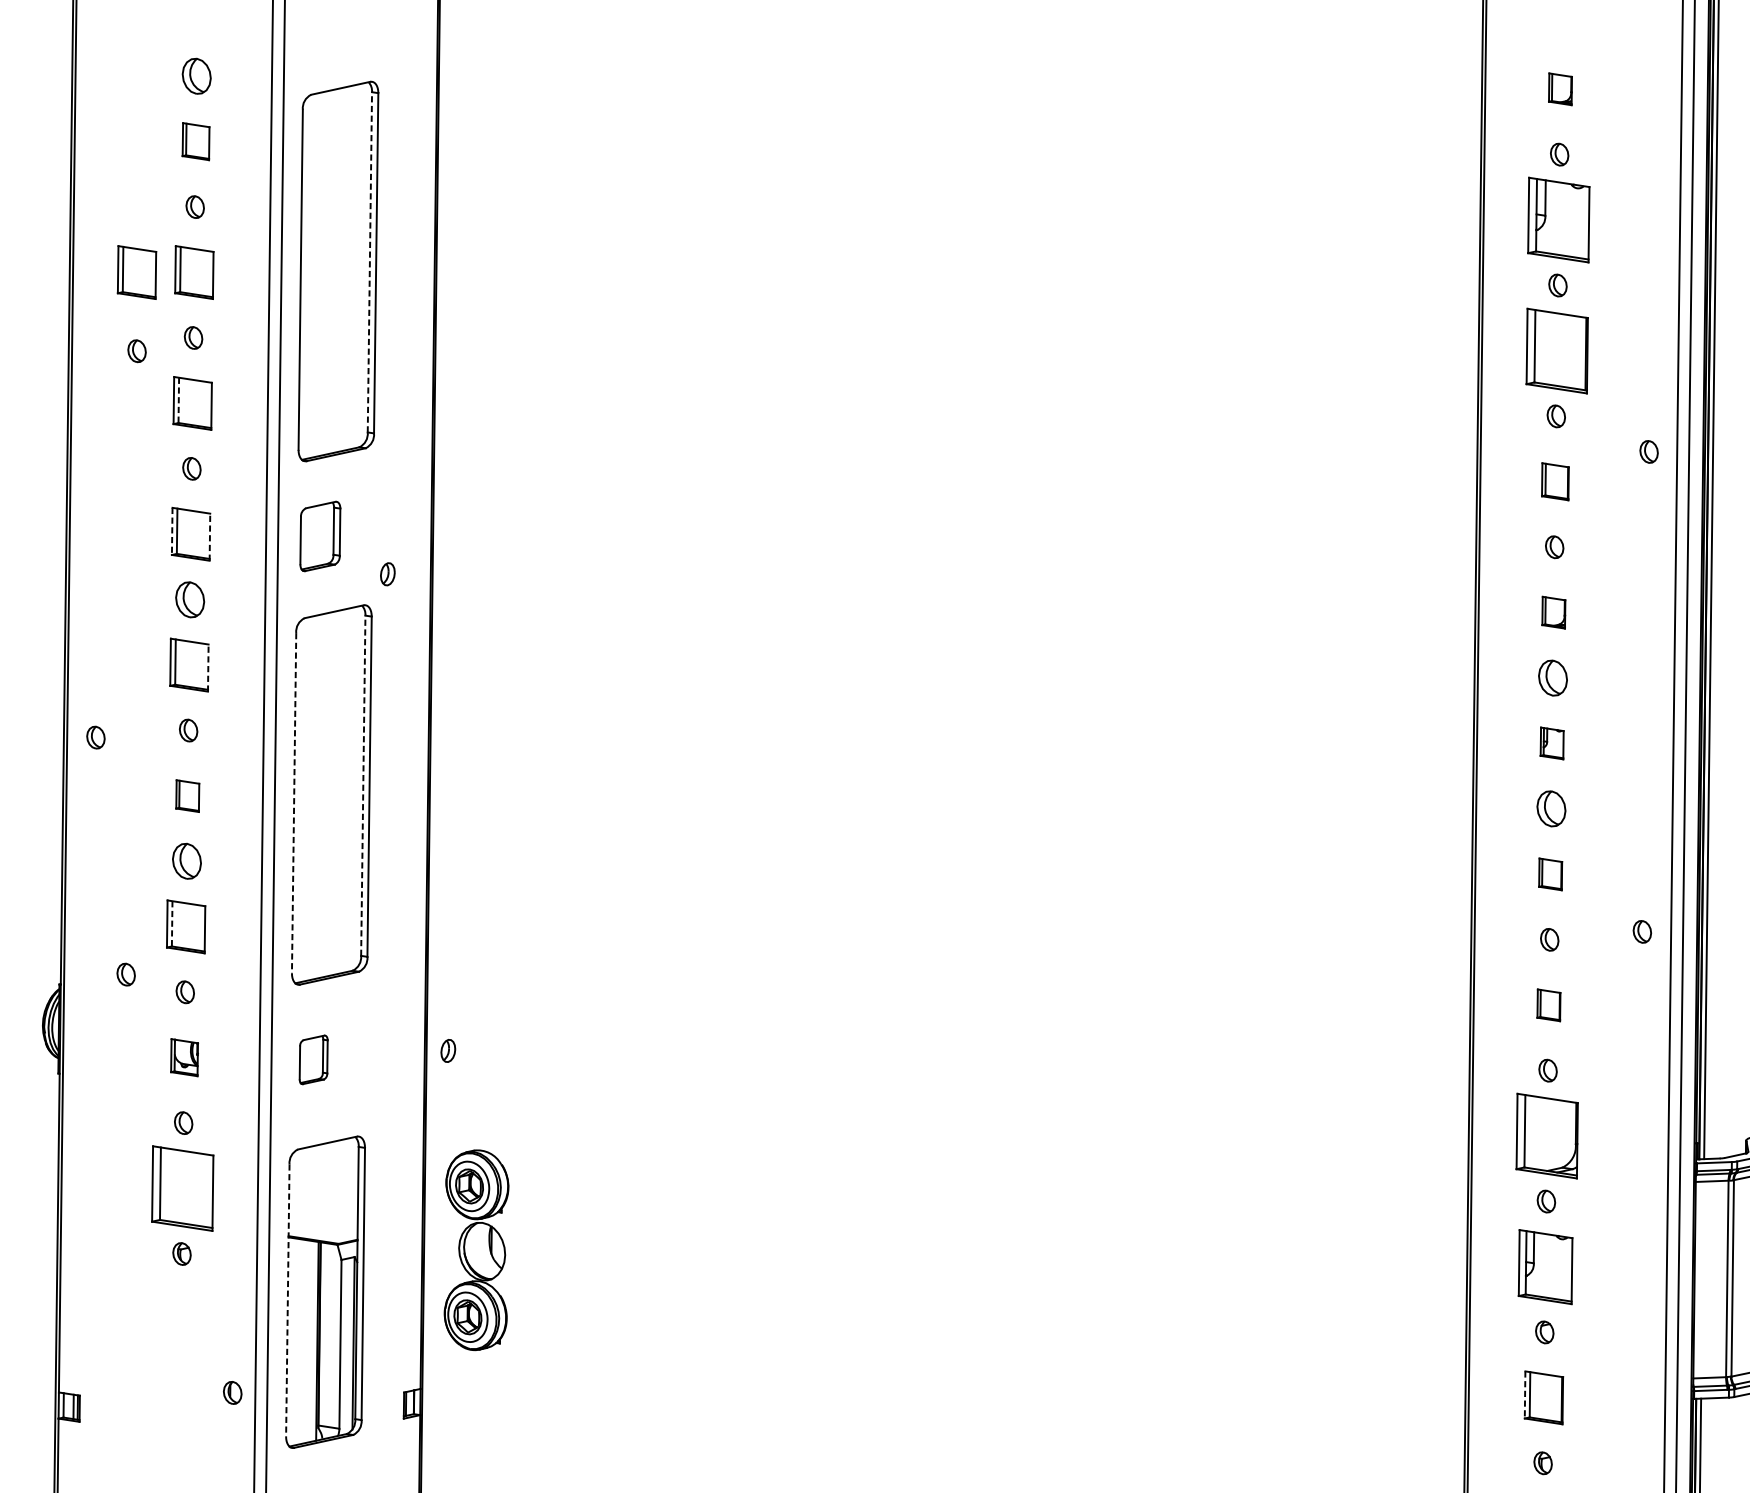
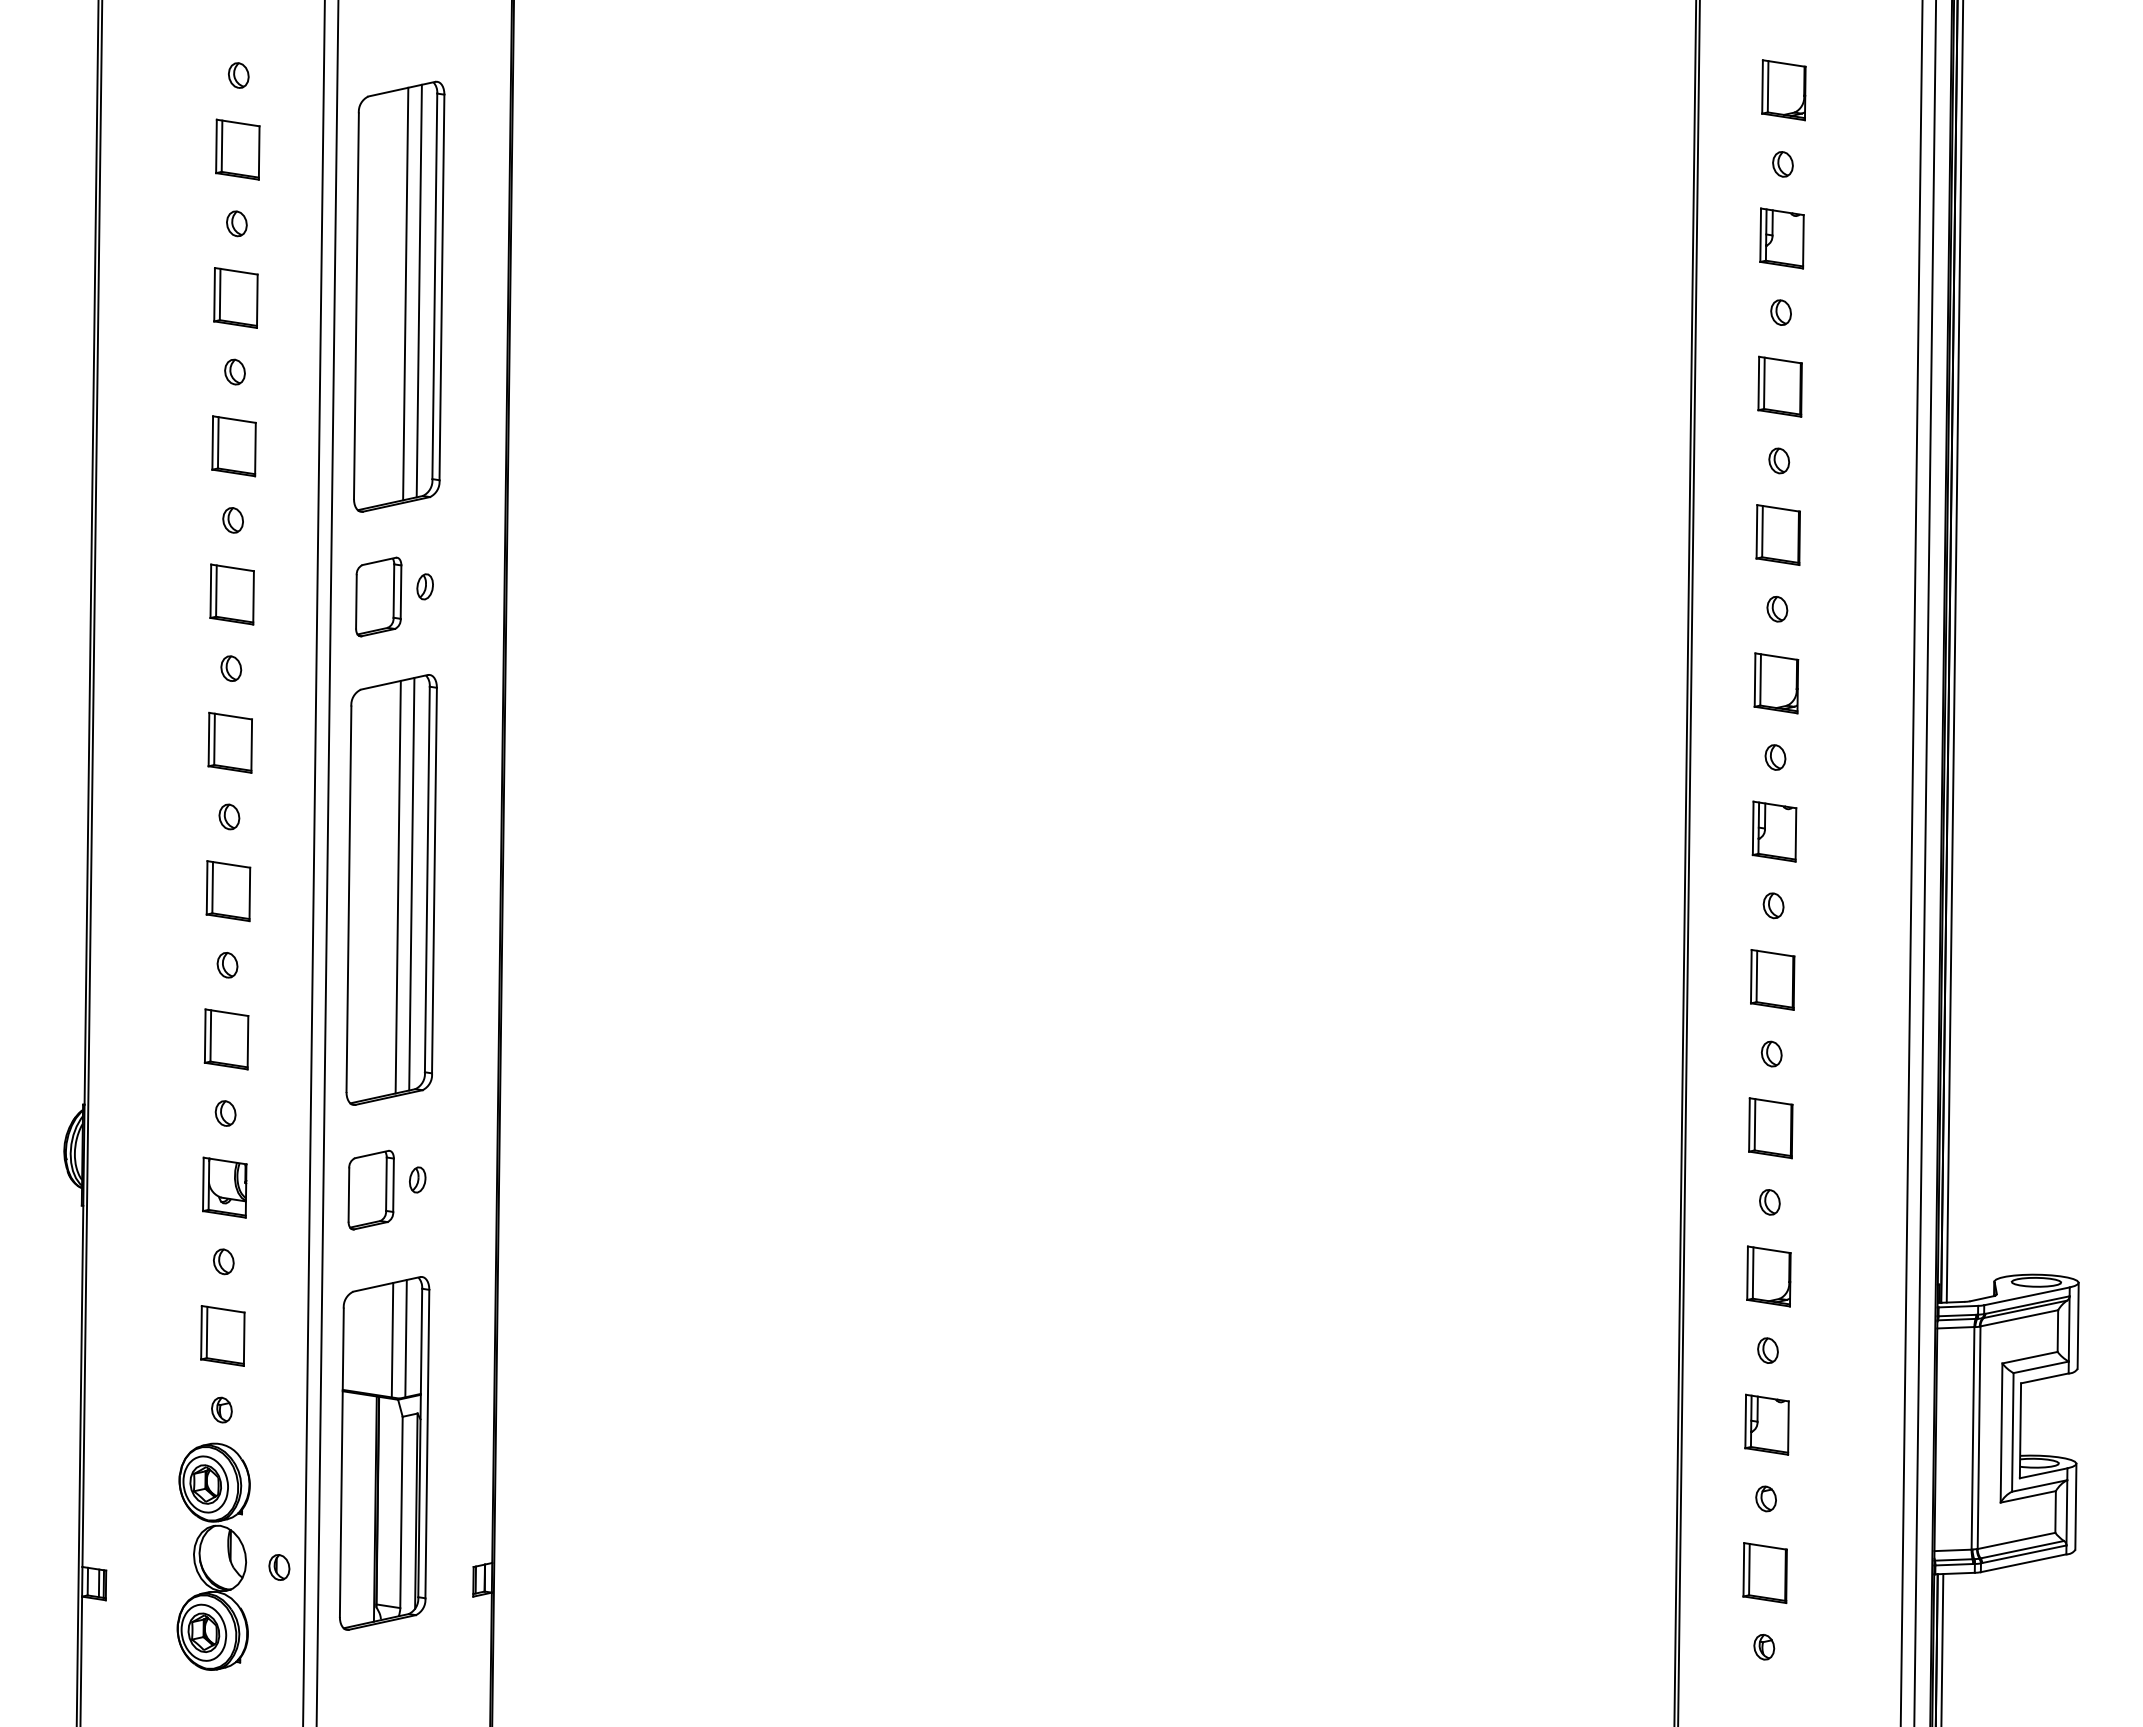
part: (196, 76) -> (238, 75), size x0.62
part: (1560, 89) -> (1783, 90), size x1.67
part: (195, 141) -> (237, 149), size x1.43
part: (1558, 220) -> (1781, 238), size x0.62
line: (369, 262) -> (434, 286), dashed -> solid
line: (355, 265) -> (418, 290), added
line: (344, 268) -> (405, 293), added
part: (136, 272) -> (170, 297), removed
part: (136, 350) -> (170, 386), removed
part: (1556, 350) -> (1779, 386), size x0.62
line: (178, 400) -> (218, 442), dashed -> solid
part: (1649, 452) -> (1884, 501), removed
part: (1554, 481) -> (1777, 534), size x1.43
line: (171, 531) -> (210, 591), dashed -> solid
line: (209, 536) -> (253, 597), dashed -> solid
part: (387, 573) -> (424, 586), moved
part: (190, 599) -> (231, 668), size x0.62
part: (1553, 612) -> (1776, 683), size x1.67
line: (208, 668) -> (251, 746), dashed -> solid
part: (1553, 678) -> (1775, 757), size x0.62
part: (96, 737) -> (124, 824), removed
part: (1552, 743) -> (1774, 831), size x1.67
line: (363, 785) -> (427, 879), dashed -> solid
line: (349, 789) -> (411, 883), added
line: (336, 791) -> (397, 886), added
part: (187, 796) -> (228, 891), size x1.67
line: (293, 803) -> (348, 899), dashed -> solid
part: (1551, 808) -> (1773, 905), size x0.62
part: (186, 861) -> (227, 965), size x0.62
part: (1550, 874) -> (1772, 979), size x1.67
line: (171, 923) -> (210, 1035), dashed -> solid
part: (1642, 931) -> (1876, 1044), removed
part: (126, 974) -> (158, 1093), removed
part: (1548, 1005) -> (1770, 1128), size x1.67
part: (448, 1050) -> (417, 1179), moved
part: (184, 1057) -> (224, 1187), size x1.43
part: (313, 1059) -> (370, 1189), size x1.43
part: (1546, 1136) -> (1768, 1276), size x0.62
part: (182, 1188) -> (222, 1335), size x0.62
line: (344, 1190) -> (405, 1338), added
line: (332, 1191) -> (392, 1339), added
part: (476, 1249) -> (213, 1556), moved
part: (1545, 1266) -> (1766, 1424), size x0.71
line: (287, 1301) -> (341, 1463), dashed -> solid
line: (1524, 1394) -> (1743, 1569), dashed -> solid

